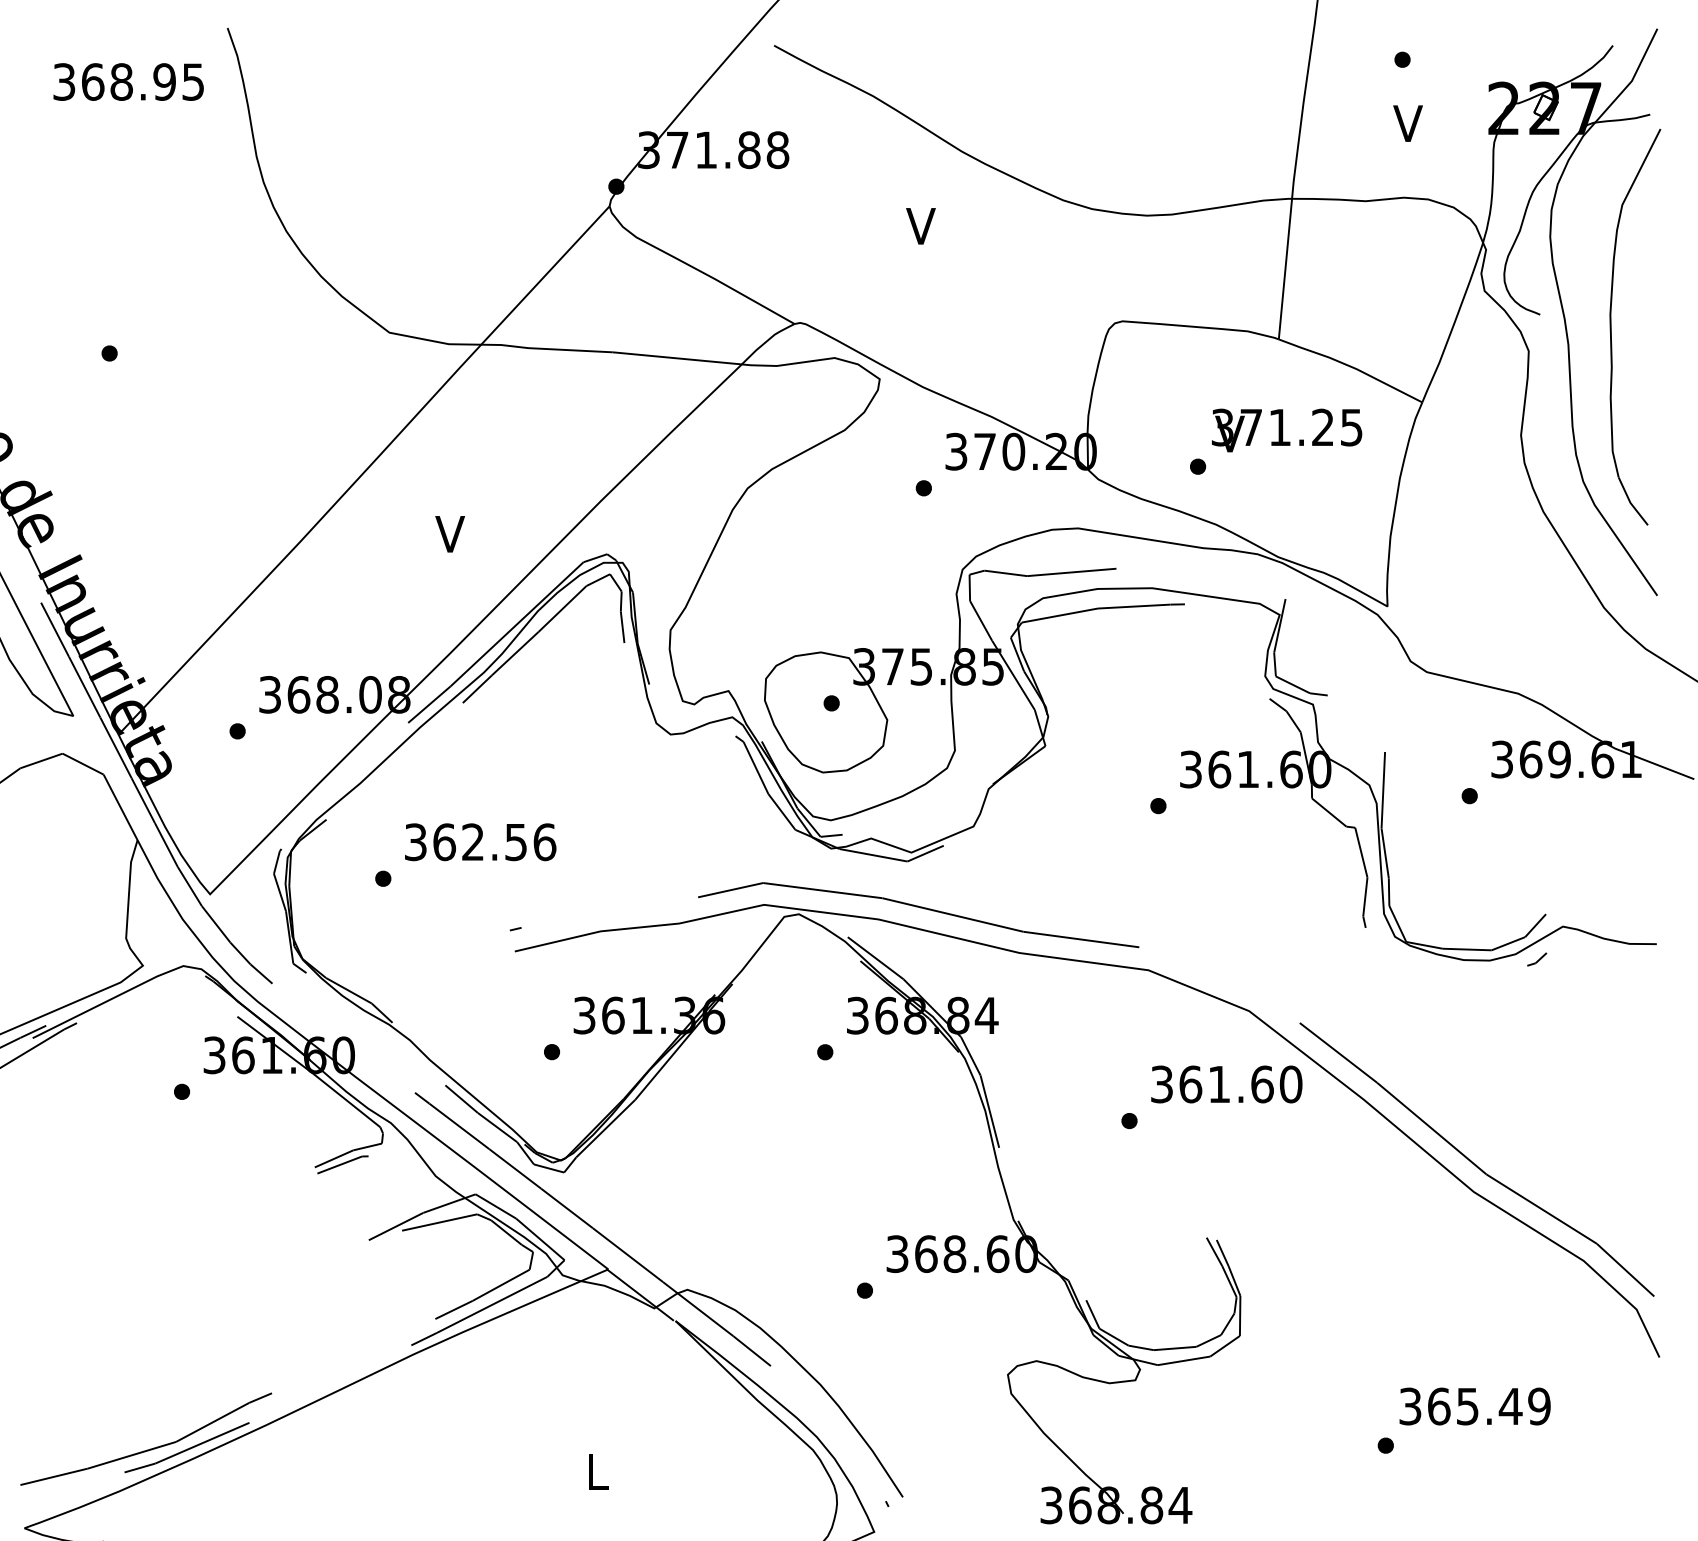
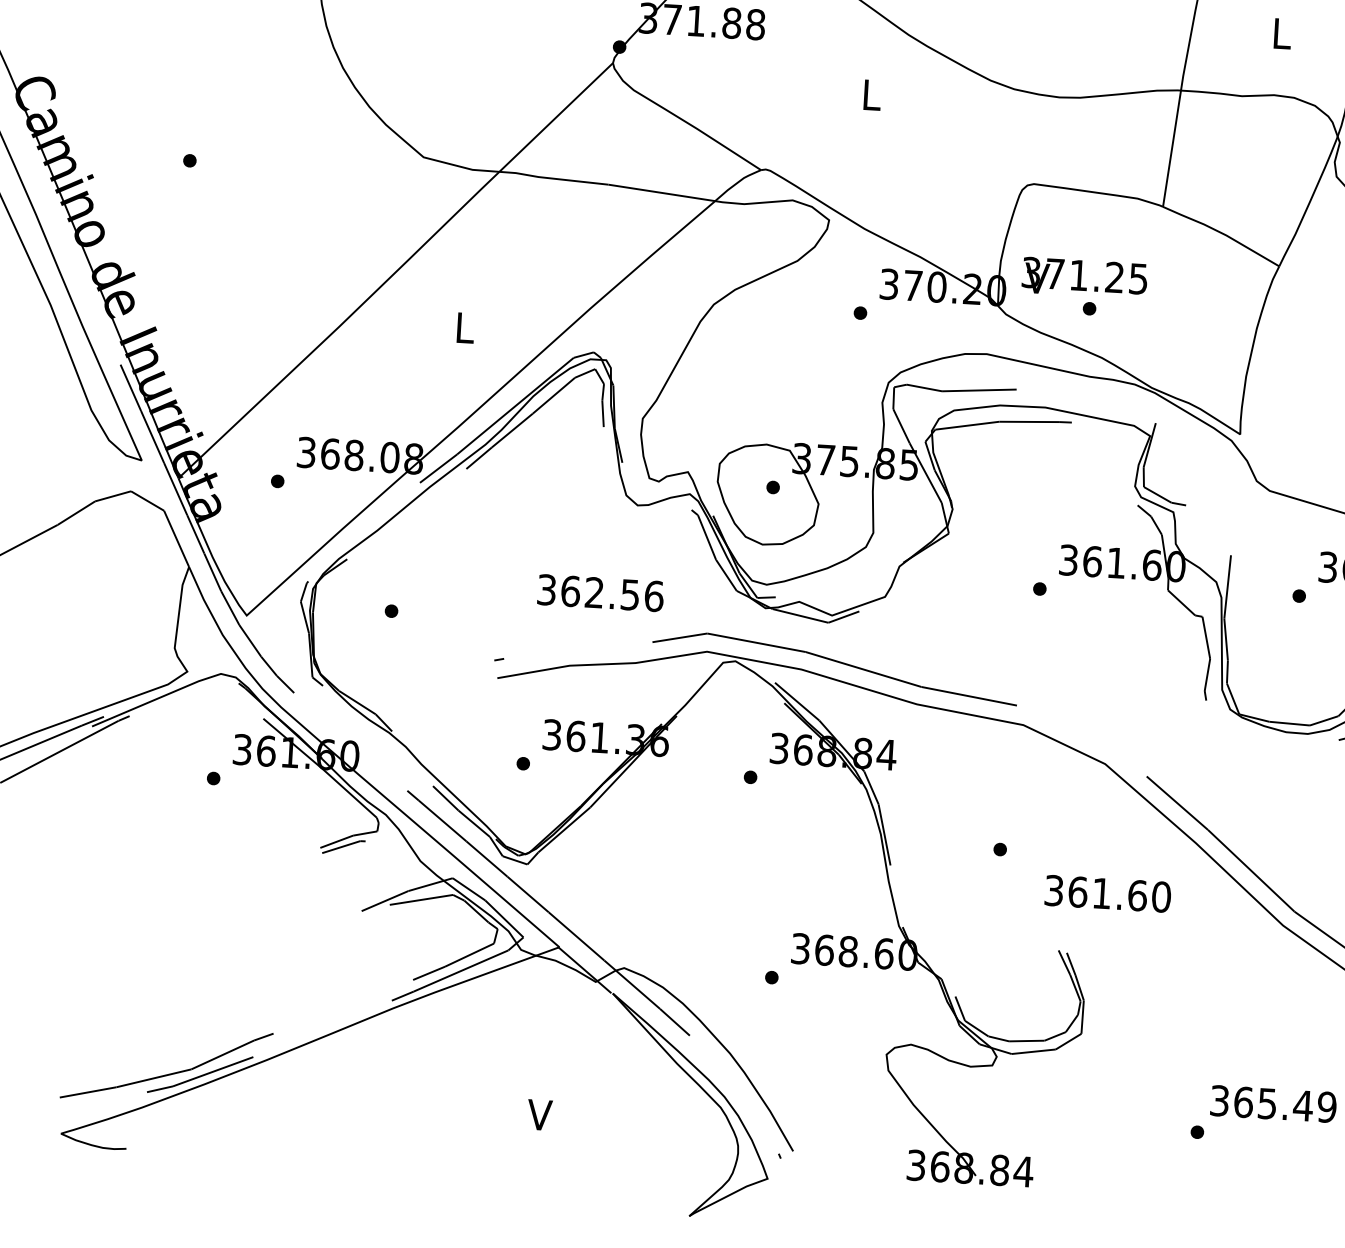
text: (1407, 123) -> (1280, 33), V -> L
text: (920, 226) -> (870, 95), V -> L
text: (1287, 430) -> (1085, 278), moved
text: (450, 534) -> (464, 328), V -> L
text: (480, 842) -> (600, 593), moved
text: (1226, 1084) -> (1107, 893), moved
text: (596, 1471) -> (539, 1114), L -> V

